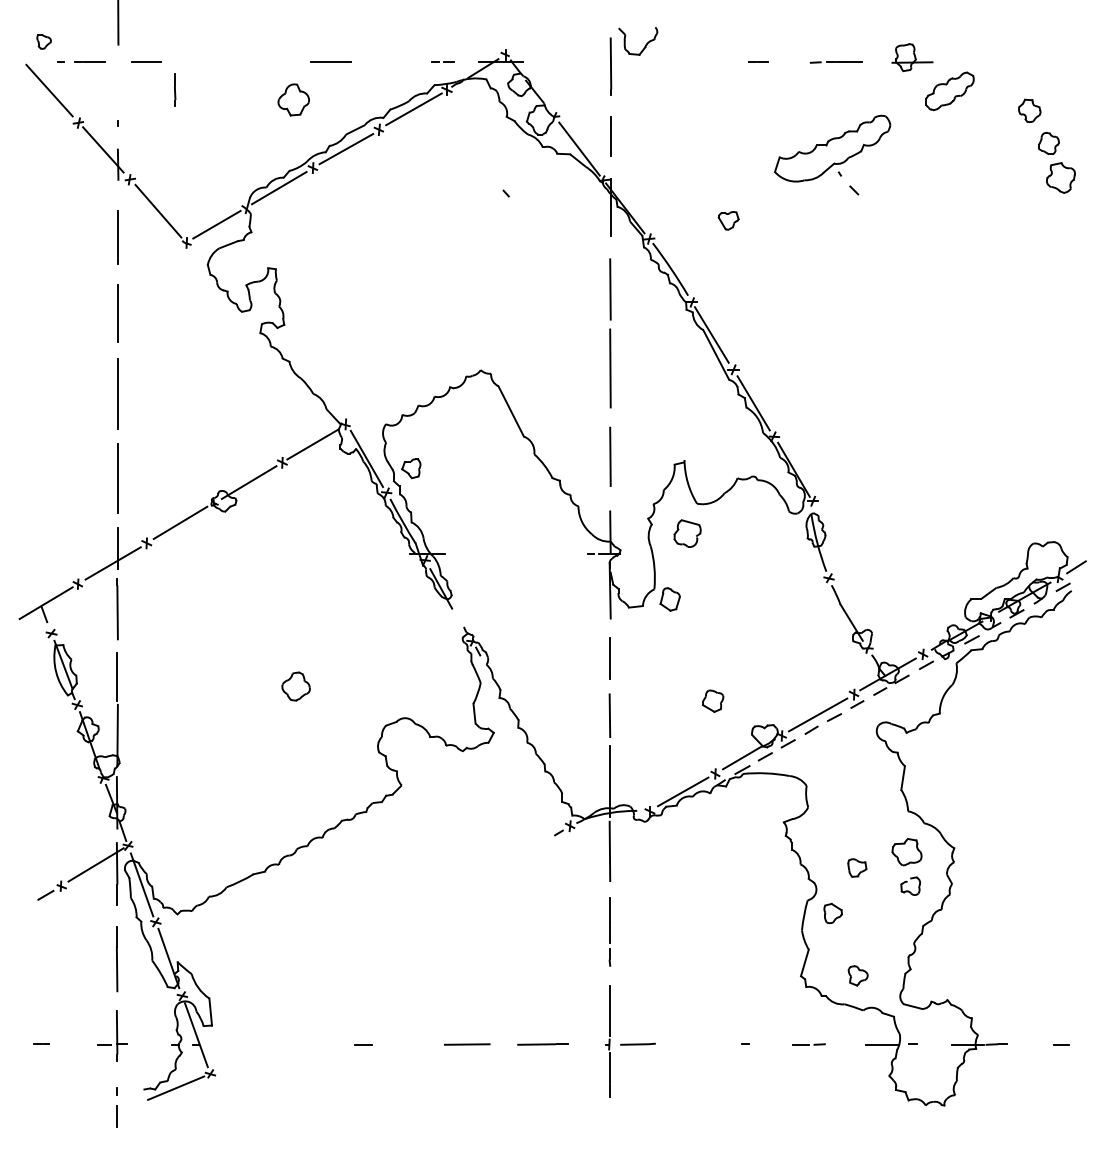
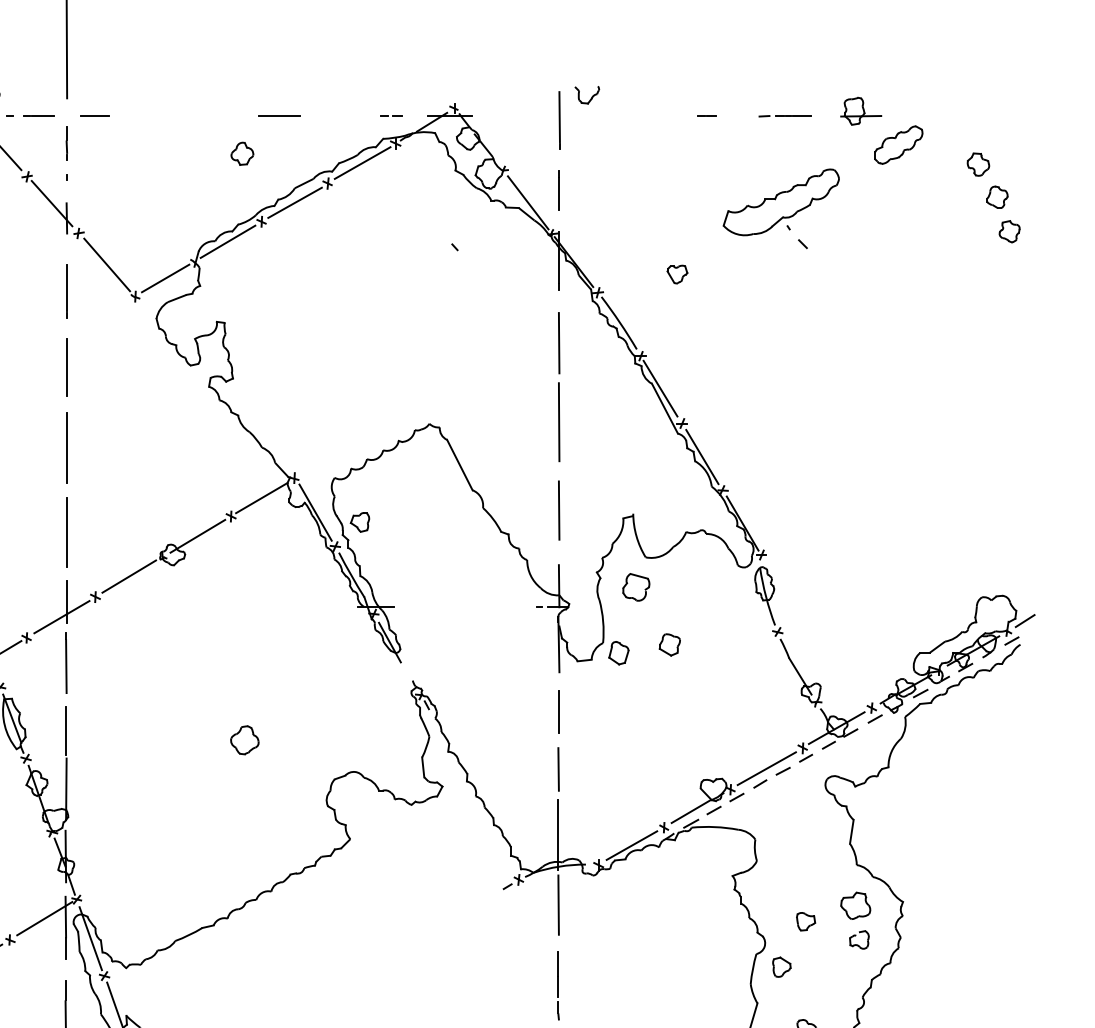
part: (638, 41) -> (587, 95), size x0.62
line: (175, 89) -> (67, 143), moved
part: (293, 100) -> (242, 154), size x0.71
part: (1060, 177) -> (1009, 231), size x0.71
part: (713, 700) -> (670, 644), moved

